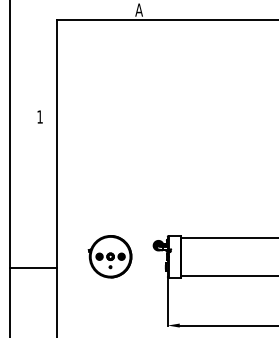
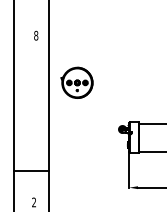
text: (39, 116) -> (35, 35), 1 -> 8
part: (109, 256) -> (76, 82), moved
line: (33, 268) -> (31, 170), moved

